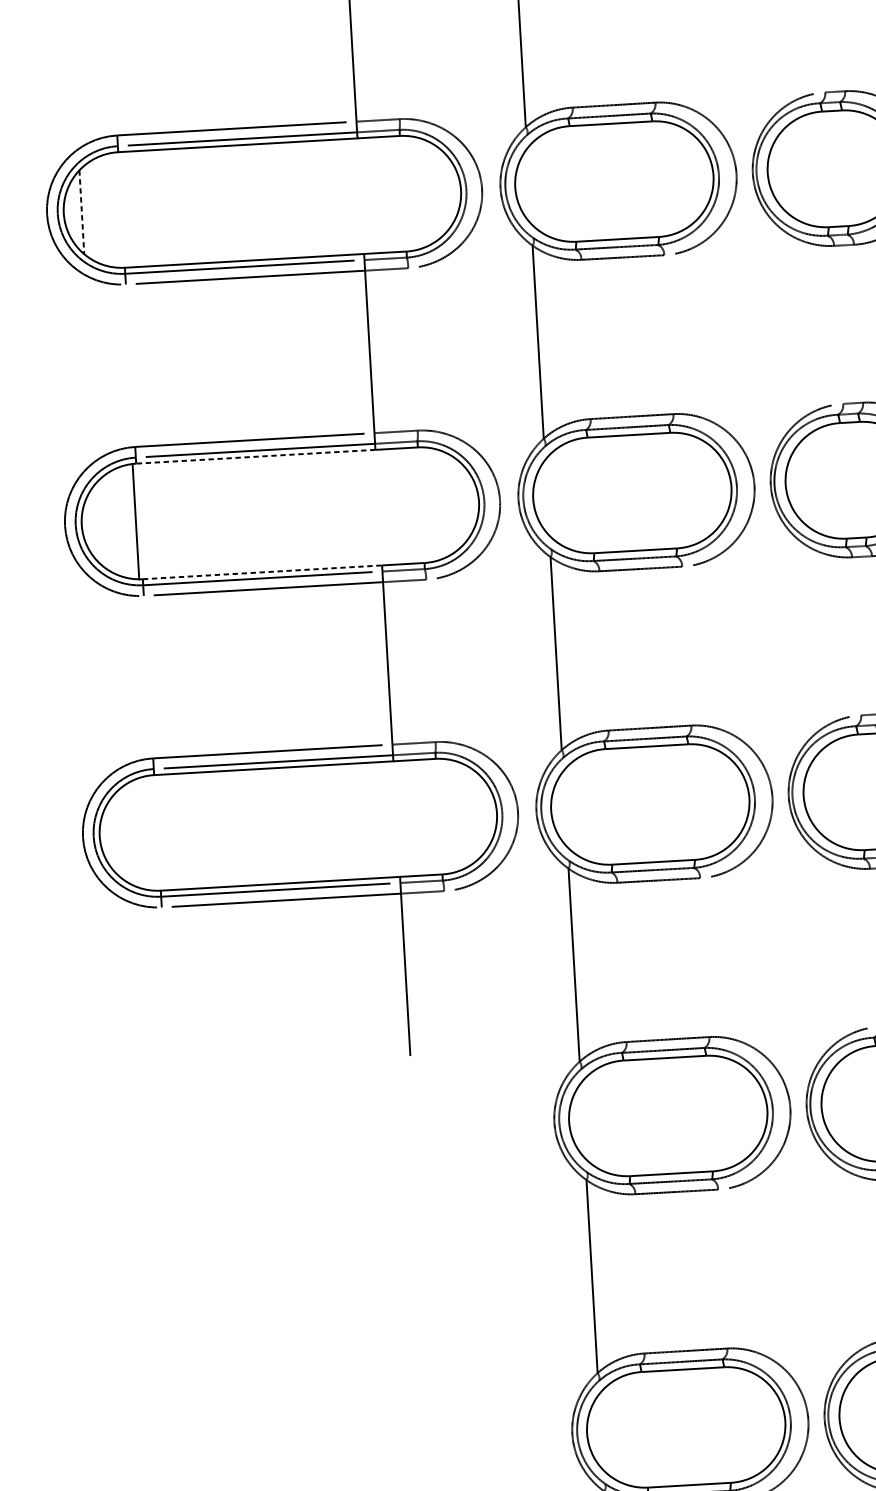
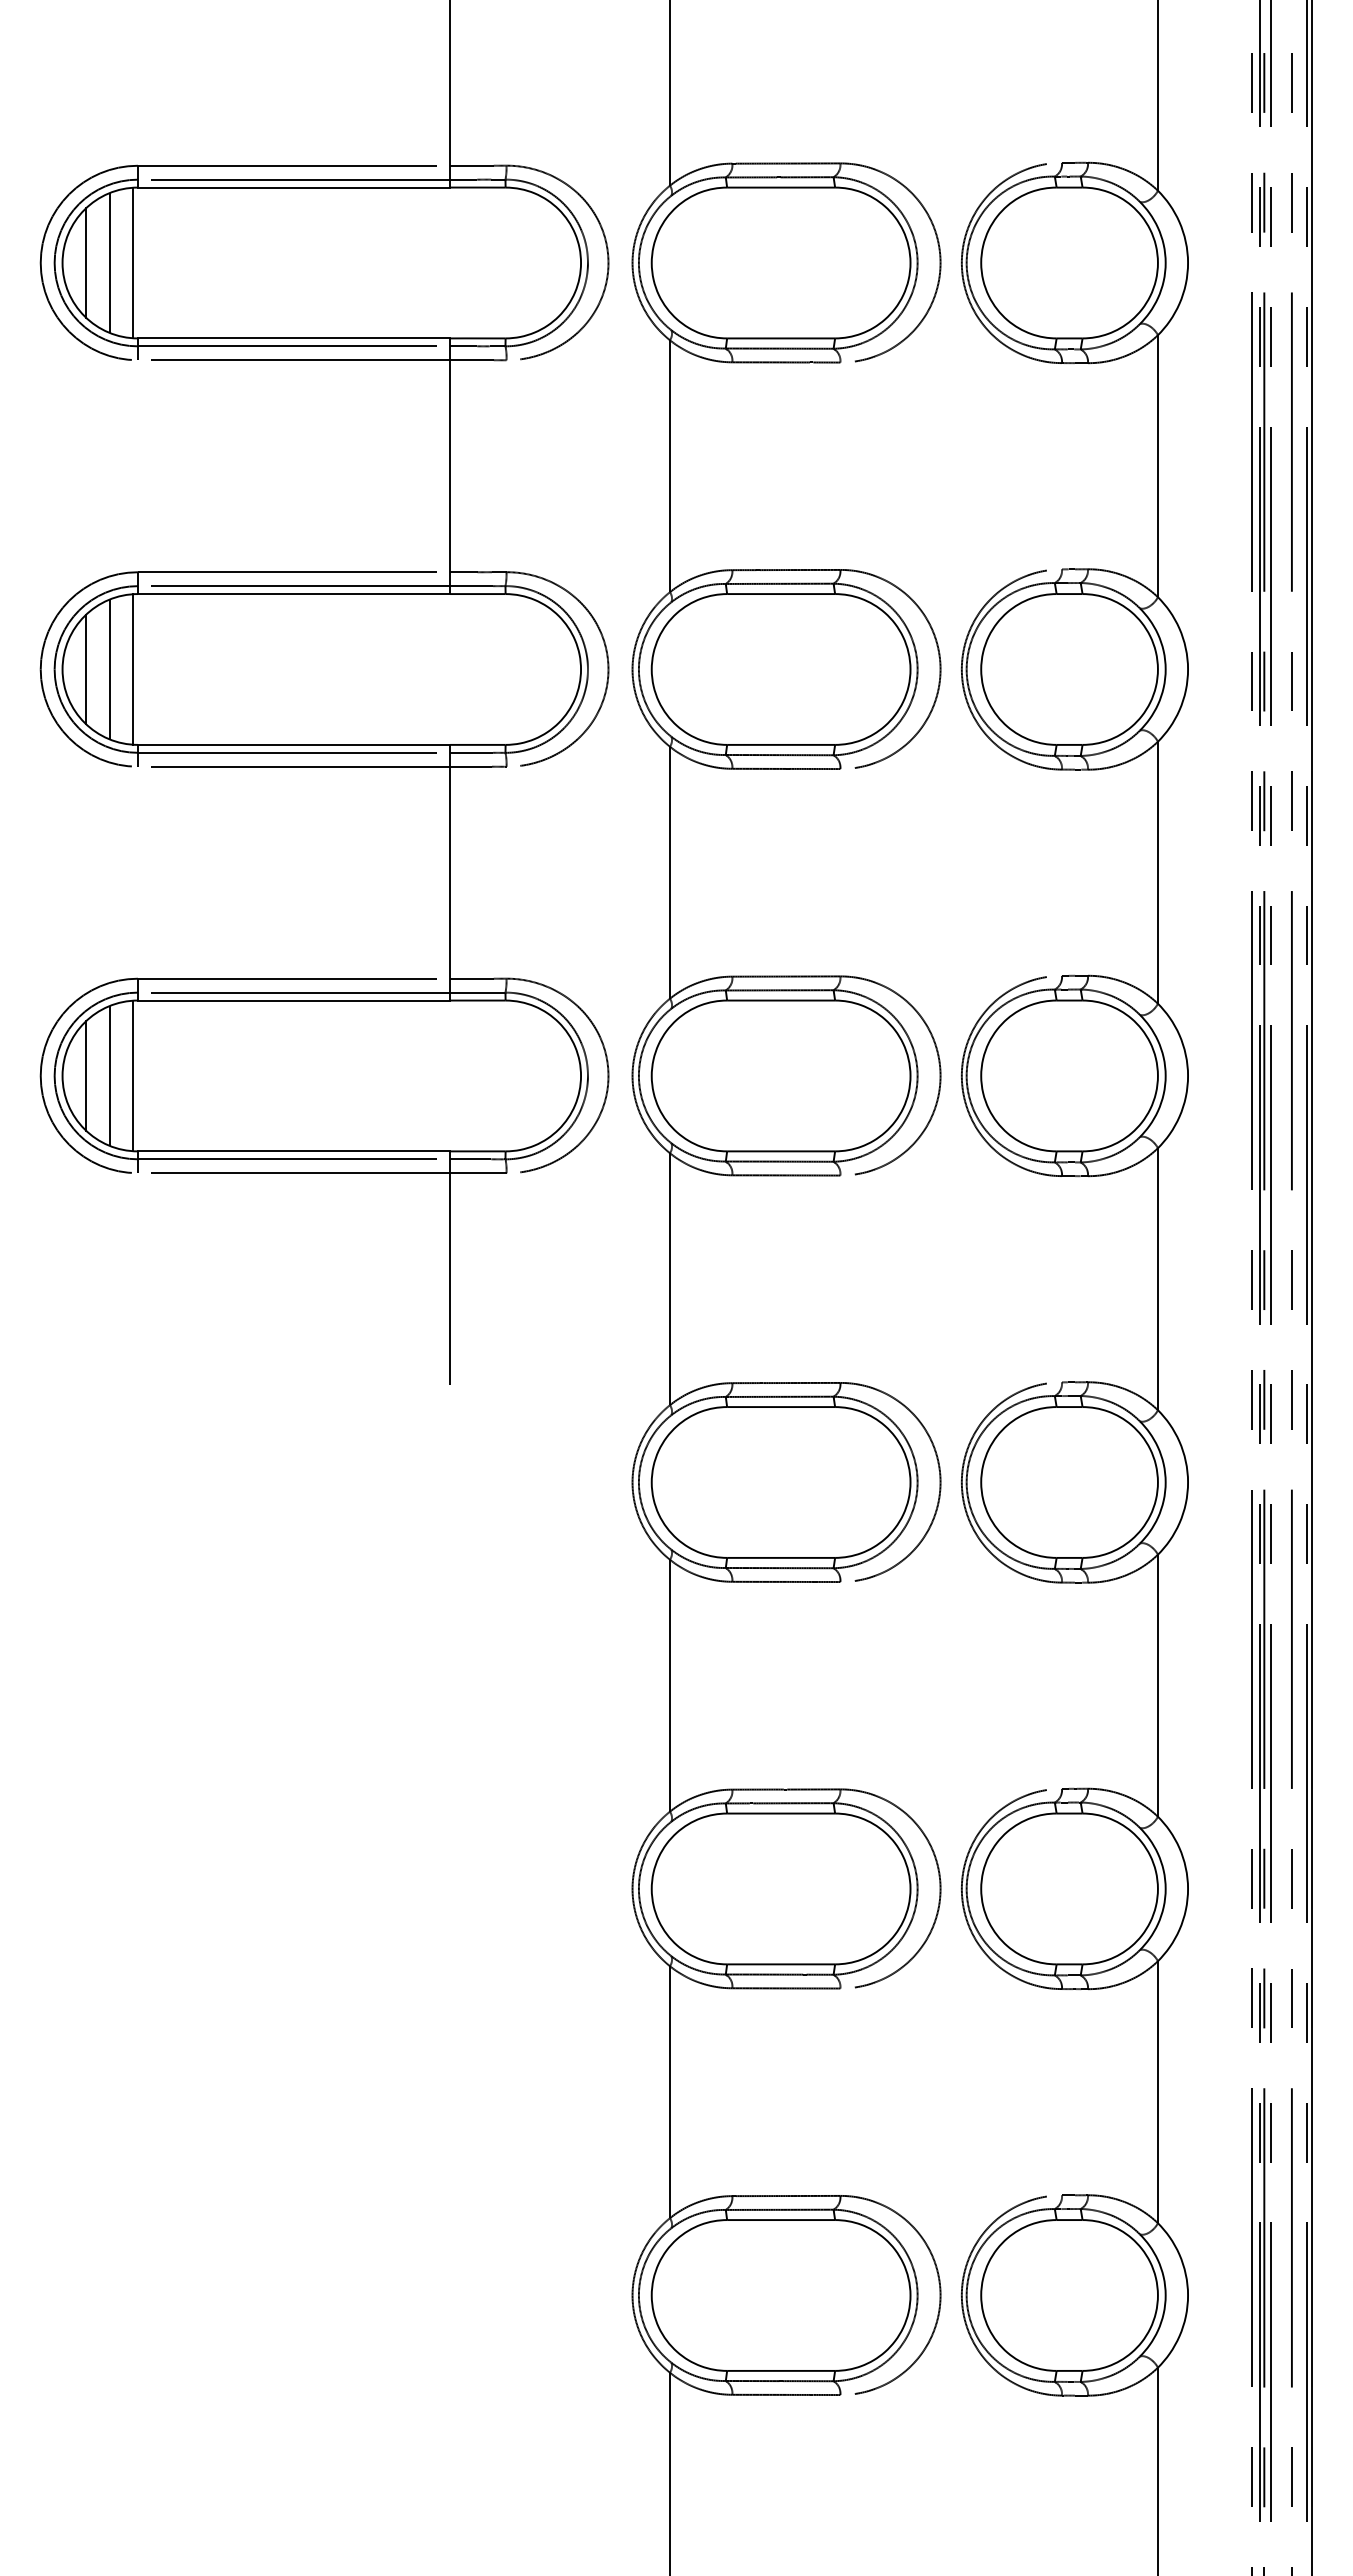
line: (118, 209) -> (133, 262), added
line: (99, 210) -> (109, 262), added
line: (82, 211) -> (86, 262), dashed -> solid
line: (255, 457) -> (293, 594), dashed -> solid
line: (117, 522) -> (109, 669), added
line: (100, 523) -> (86, 669), added
line: (262, 572) -> (294, 744), dashed -> solid
line: (154, 832) -> (133, 1075), added
line: (135, 833) -> (109, 1075), added
line: (118, 834) -> (86, 1075), added

